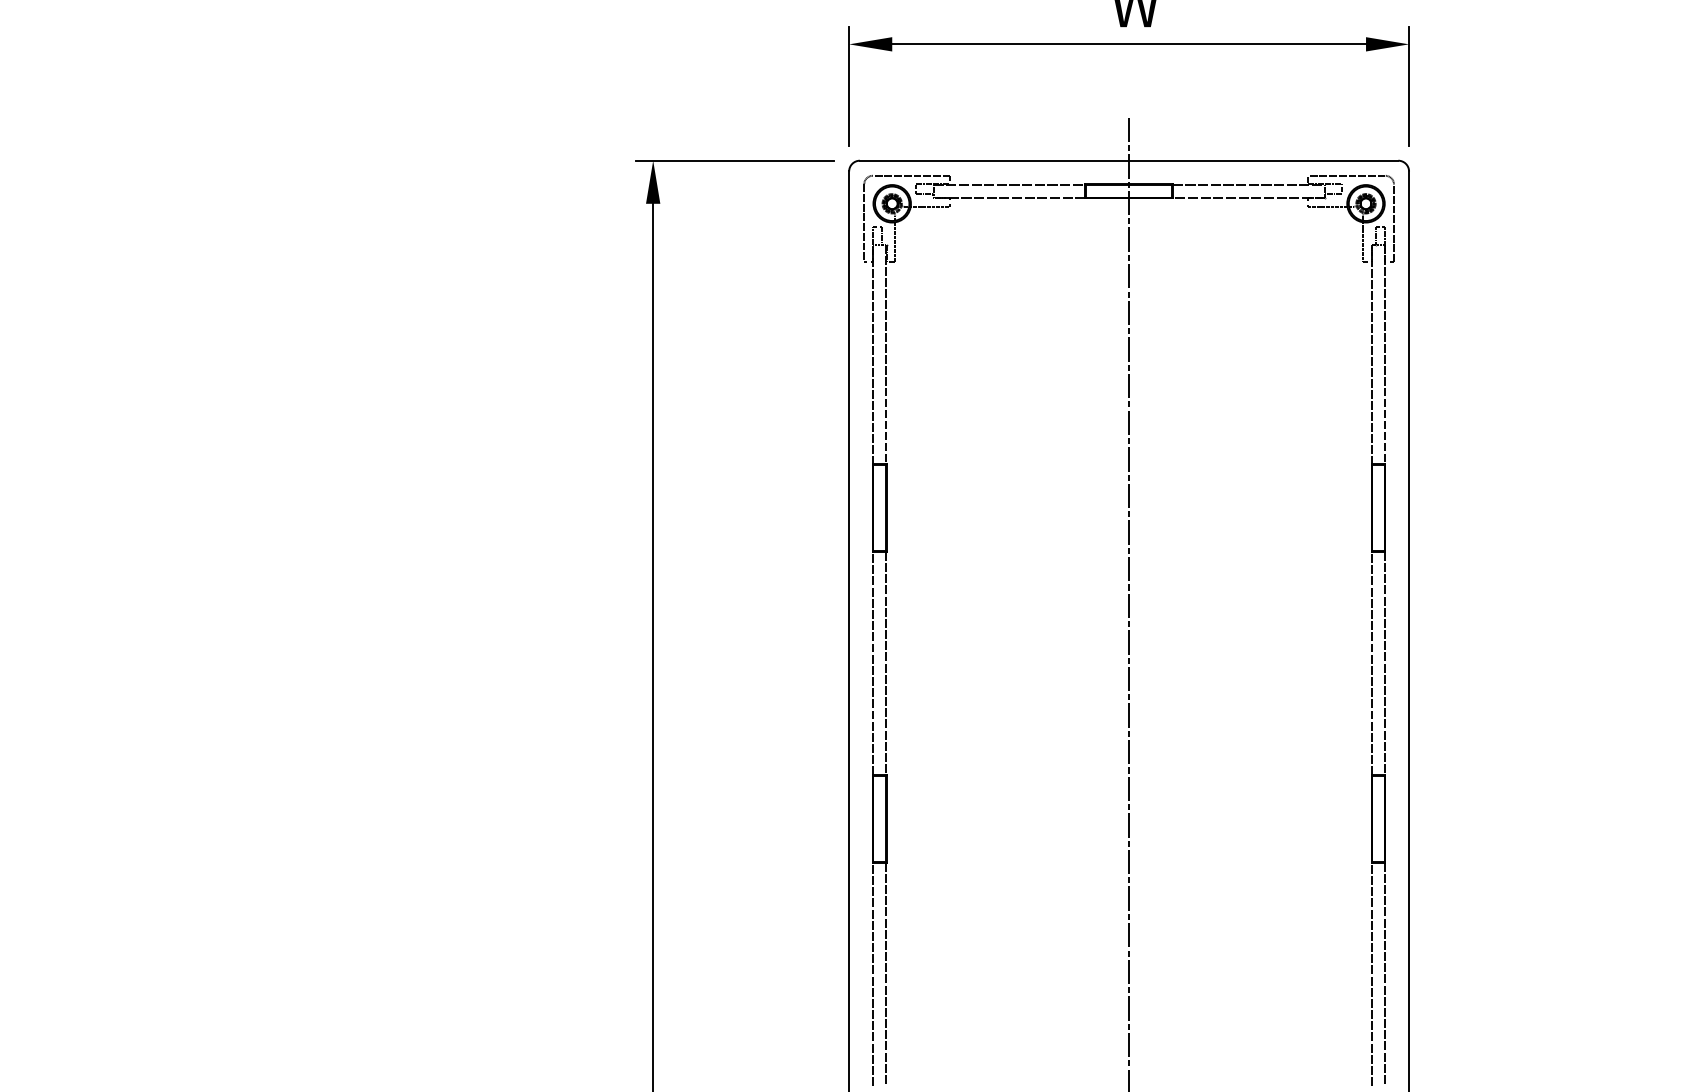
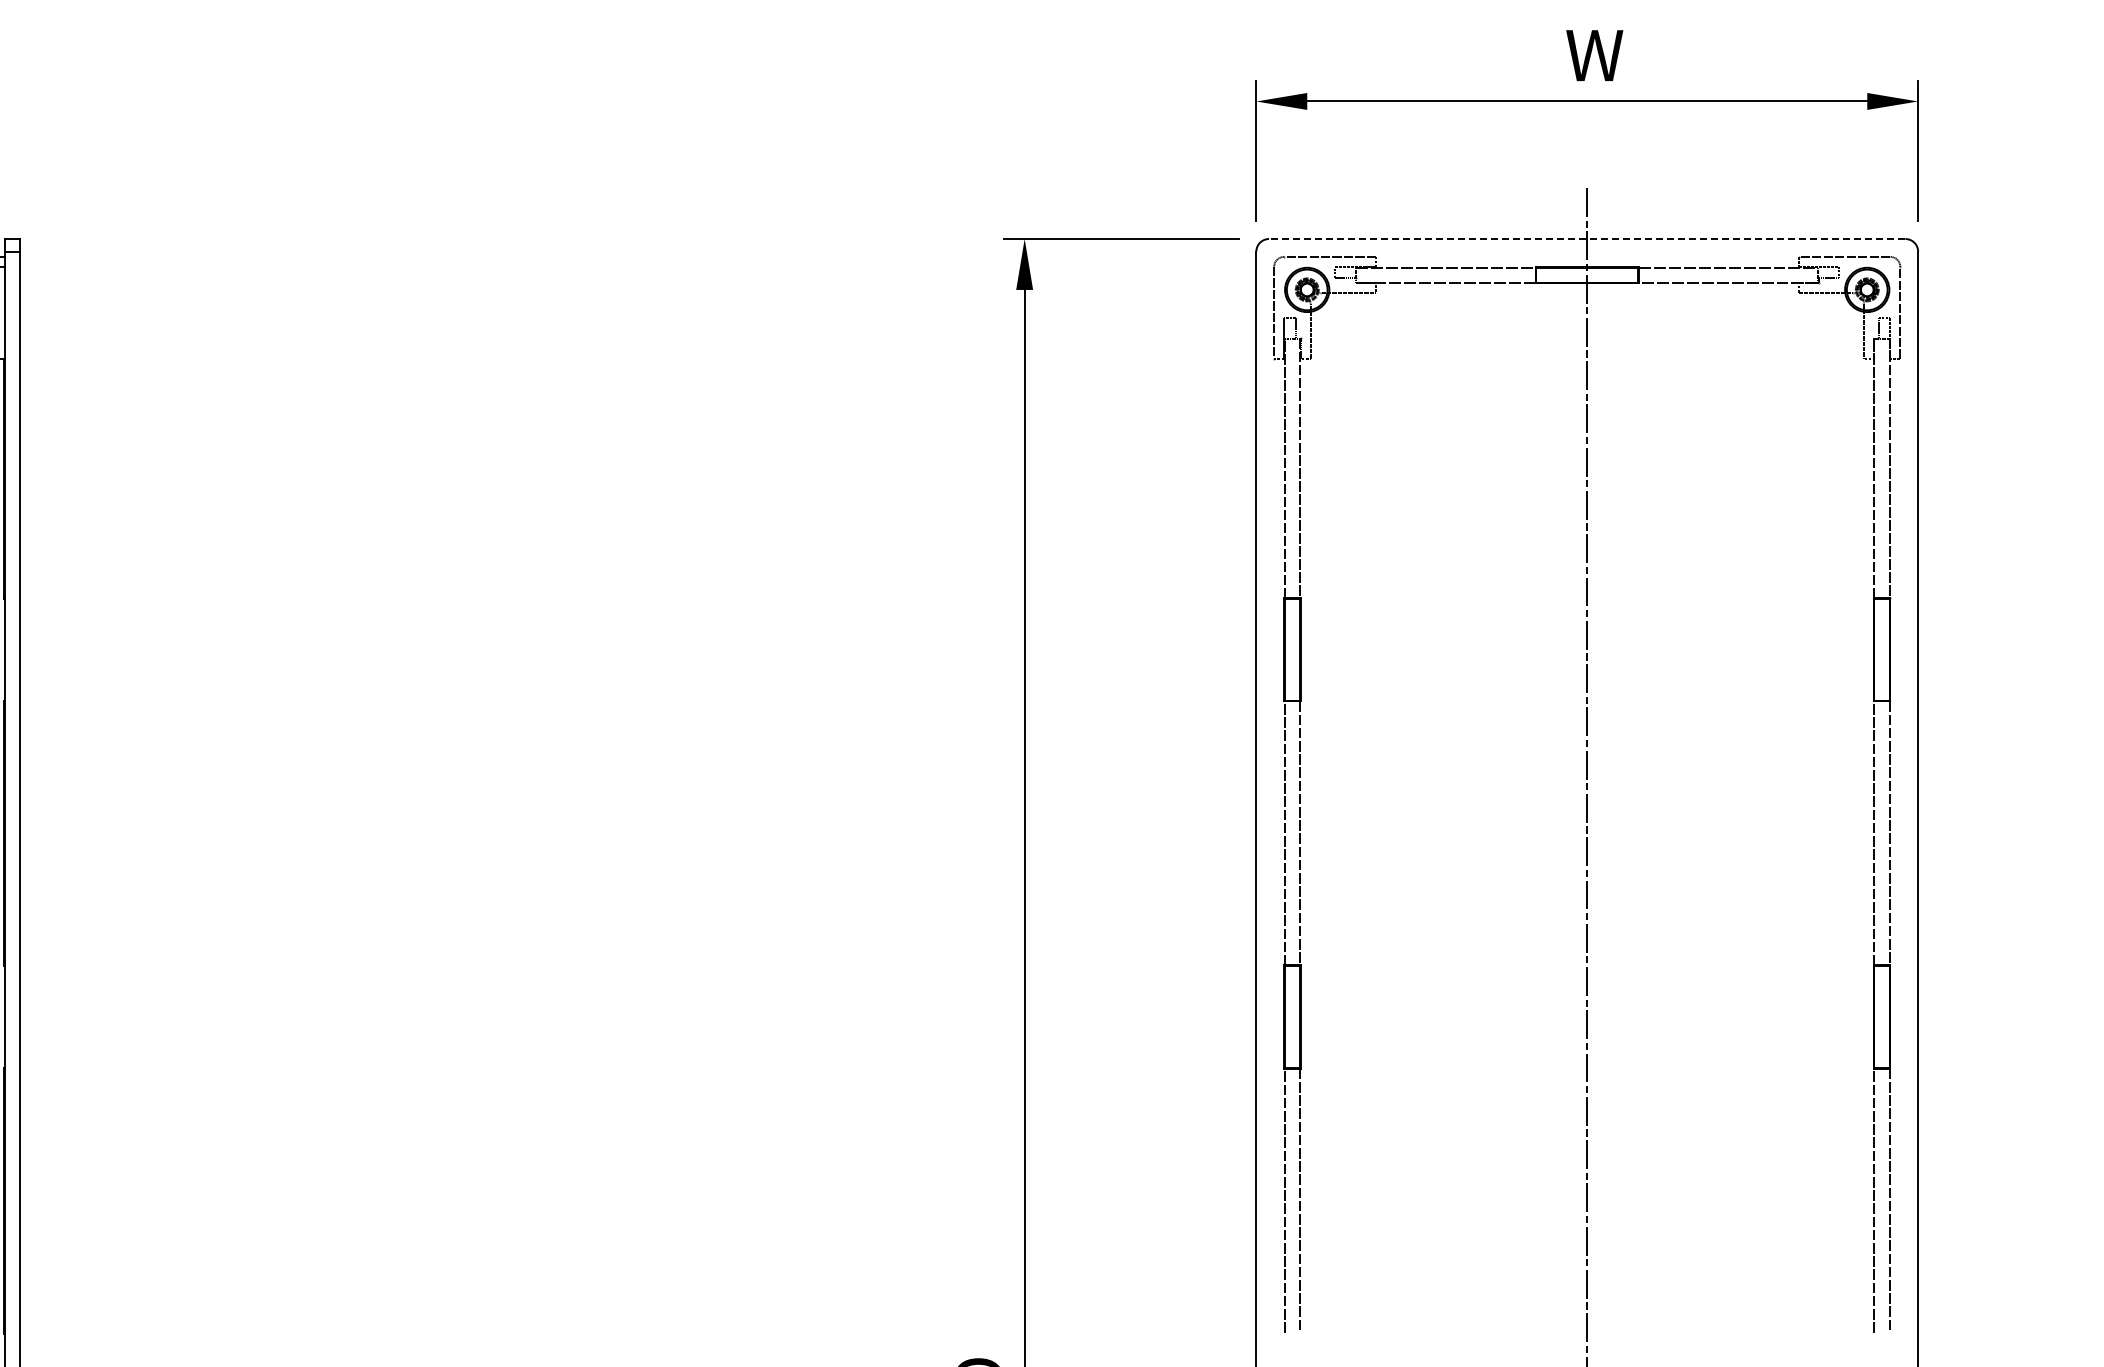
line: (1128, 161) -> (1586, 239), solid -> dashed

